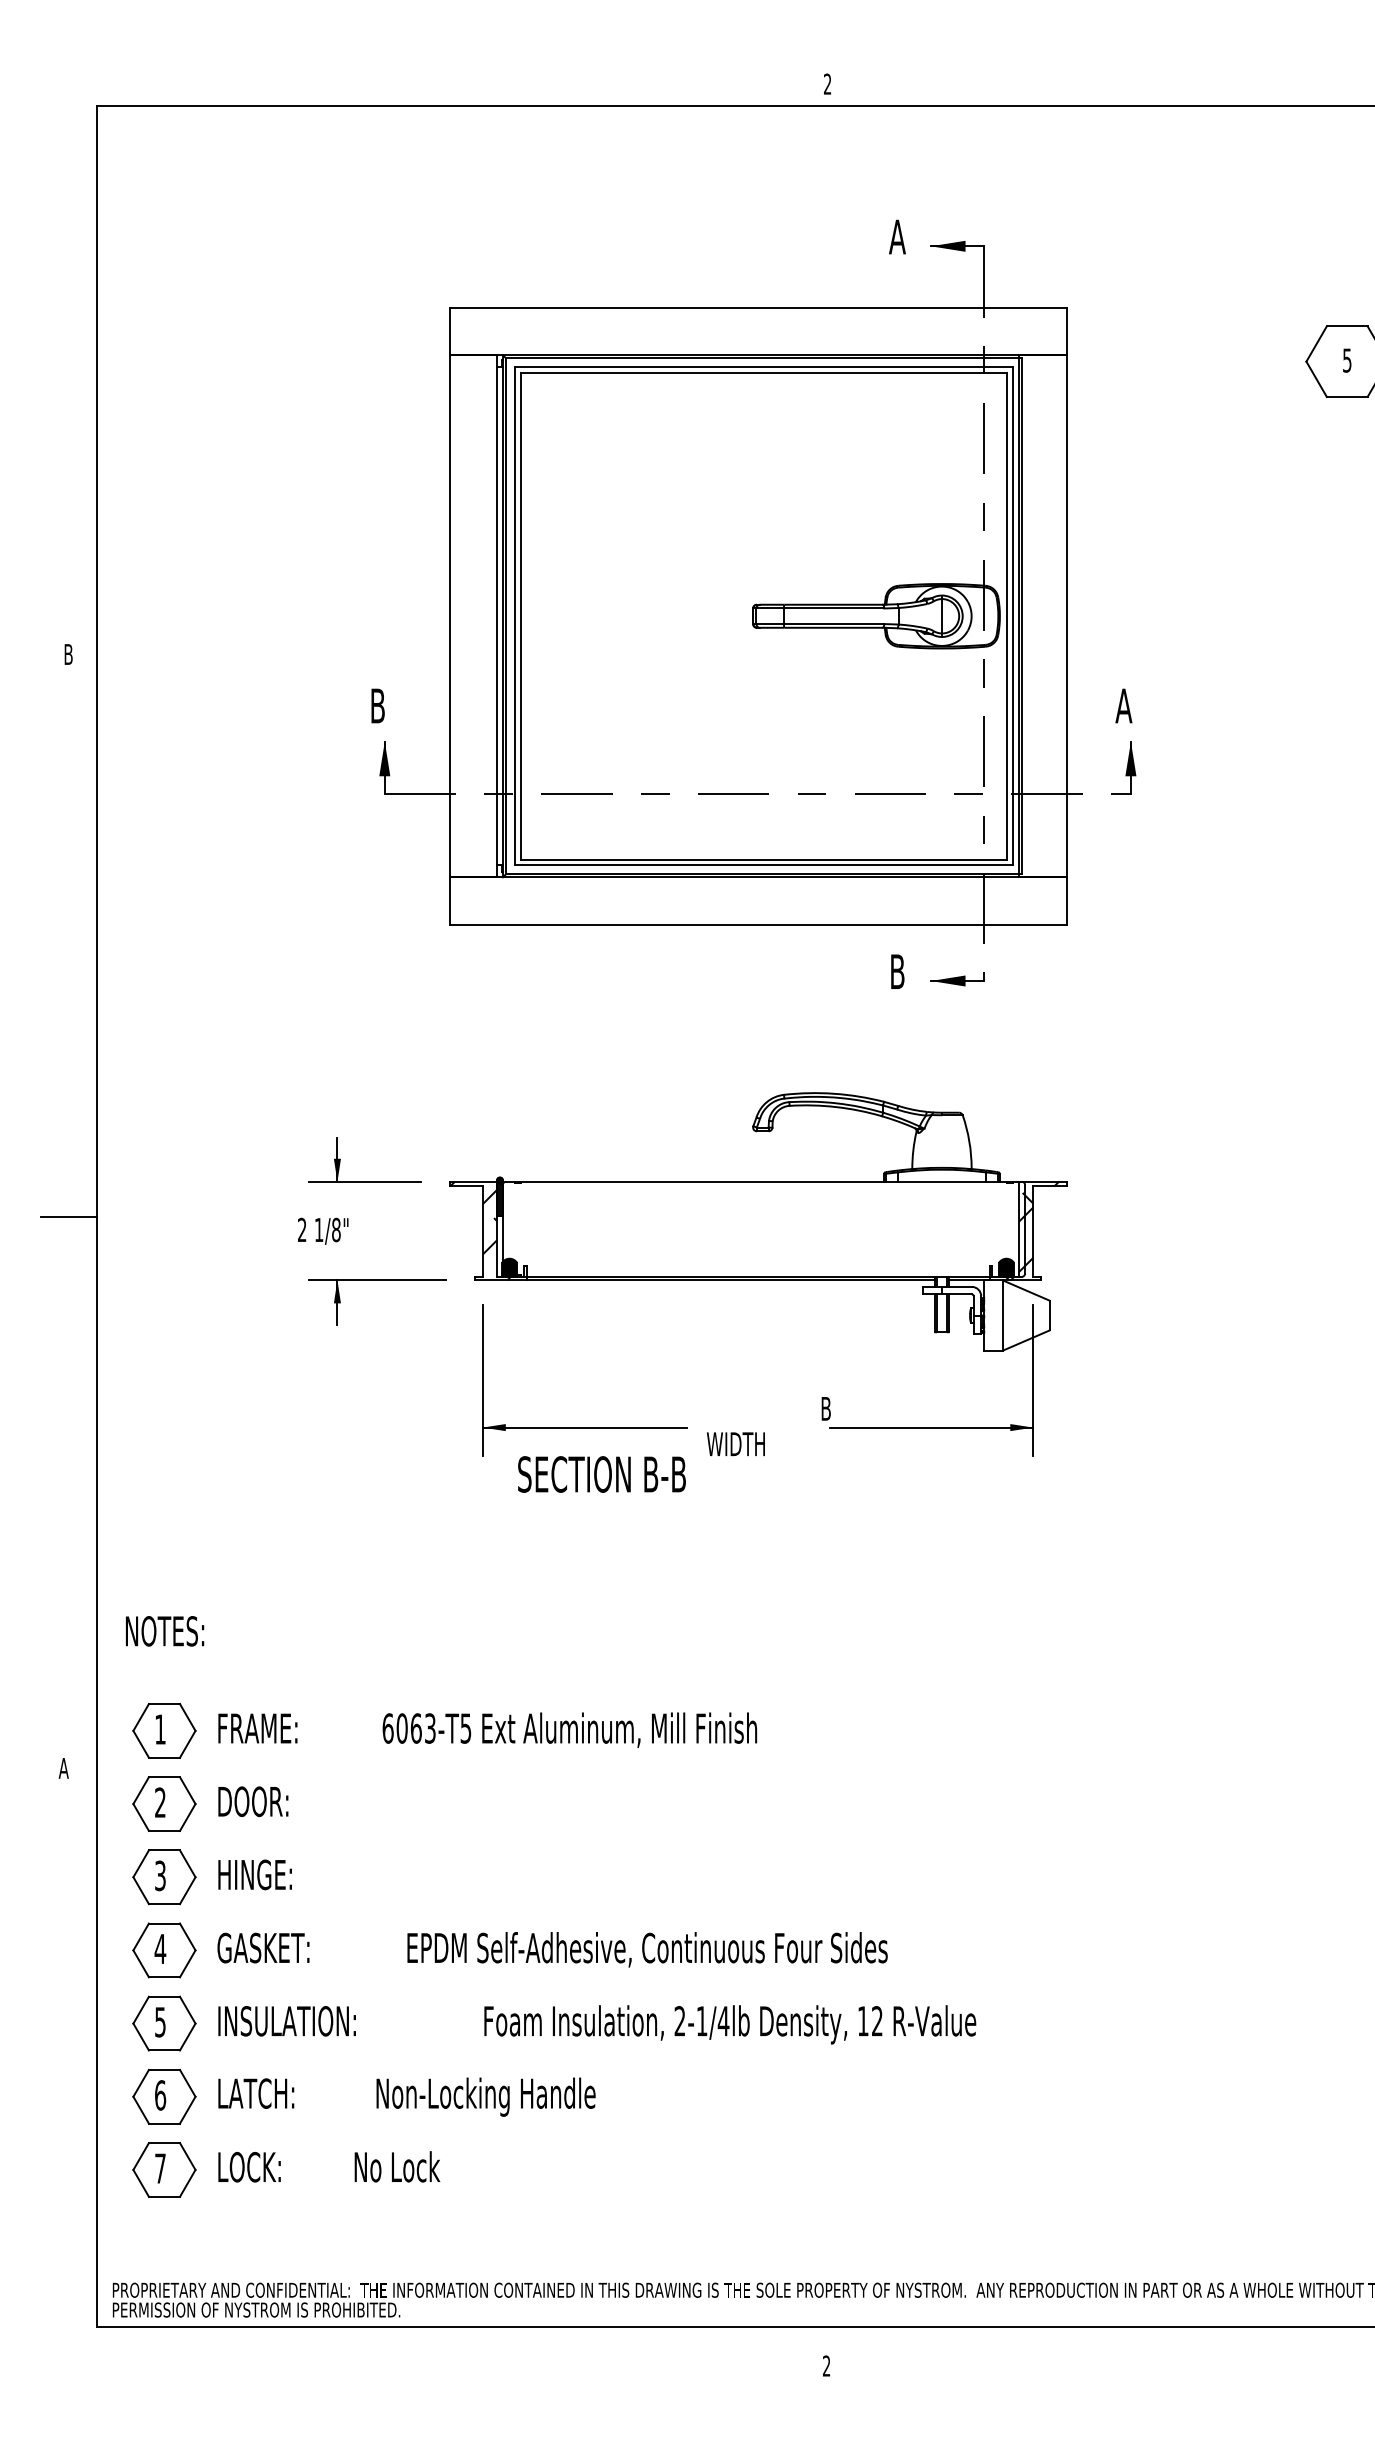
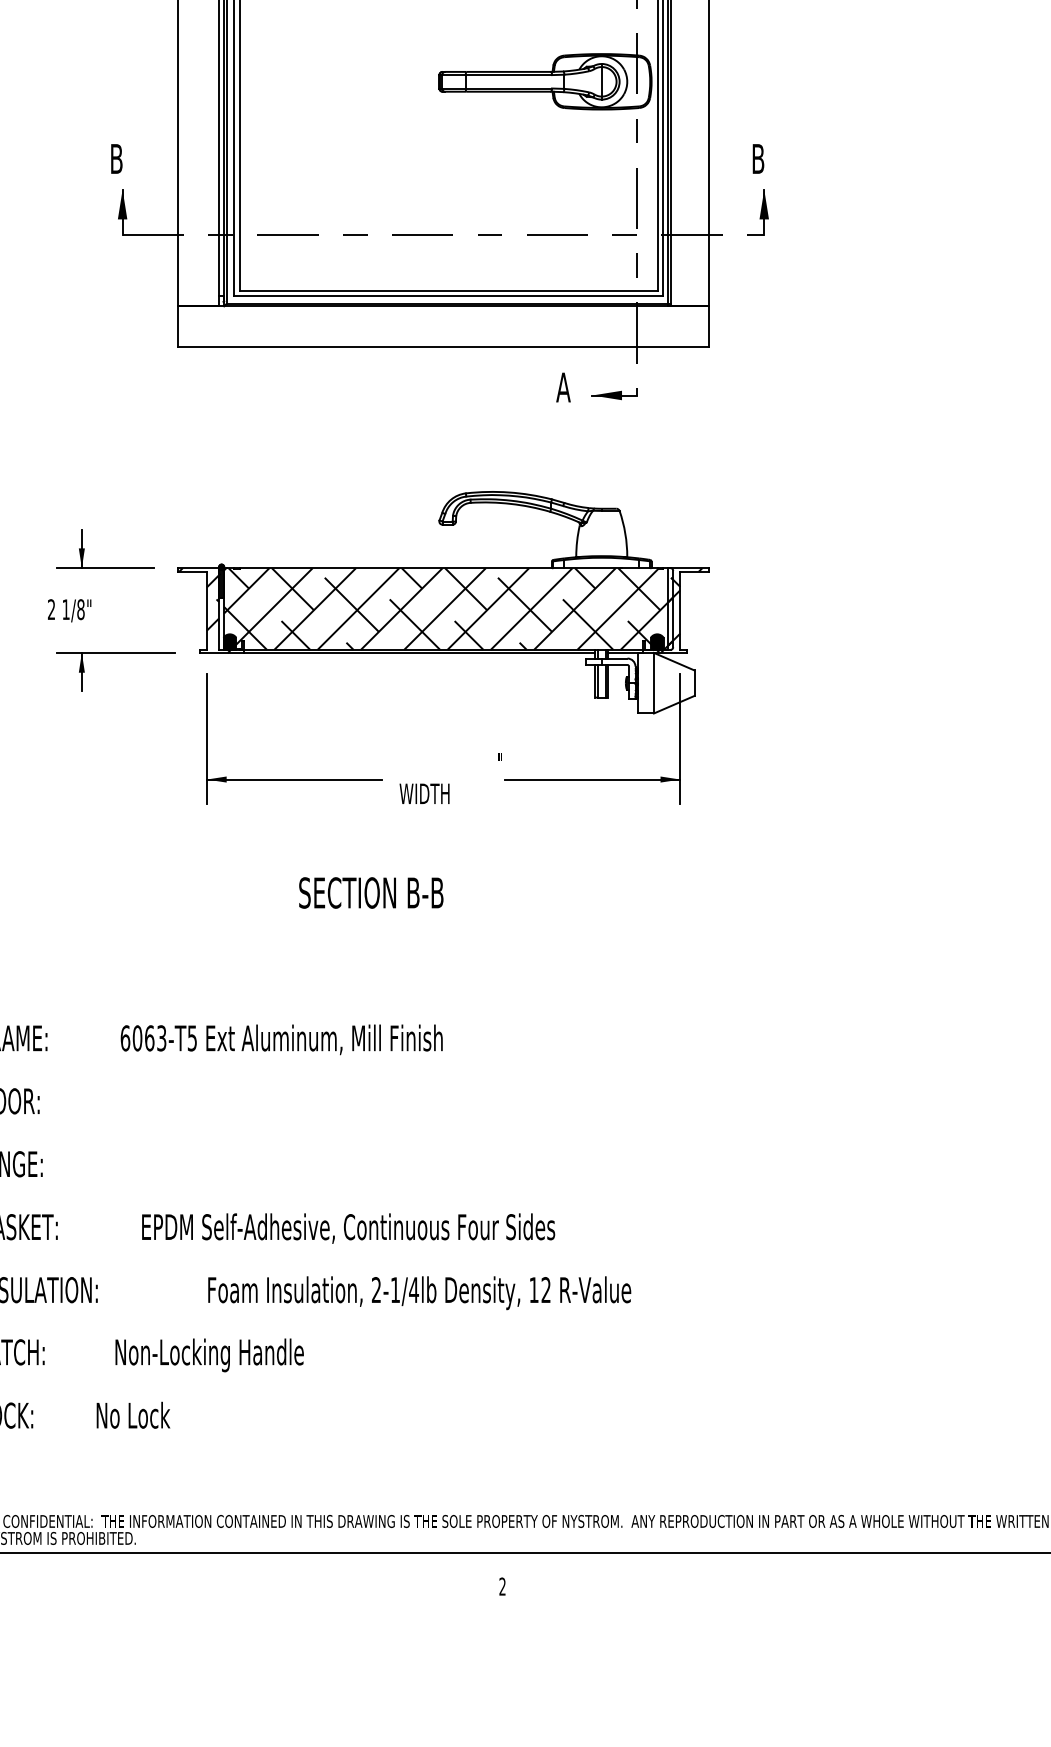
text: (1123, 705) -> (757, 158), A -> B
text: (897, 971) -> (563, 387), B -> A
hatch: (763, 1228) -> (448, 608), added
text: (825, 1408) -> (501, 763), B -> "
text: (601, 1474) -> (370, 892), moved

